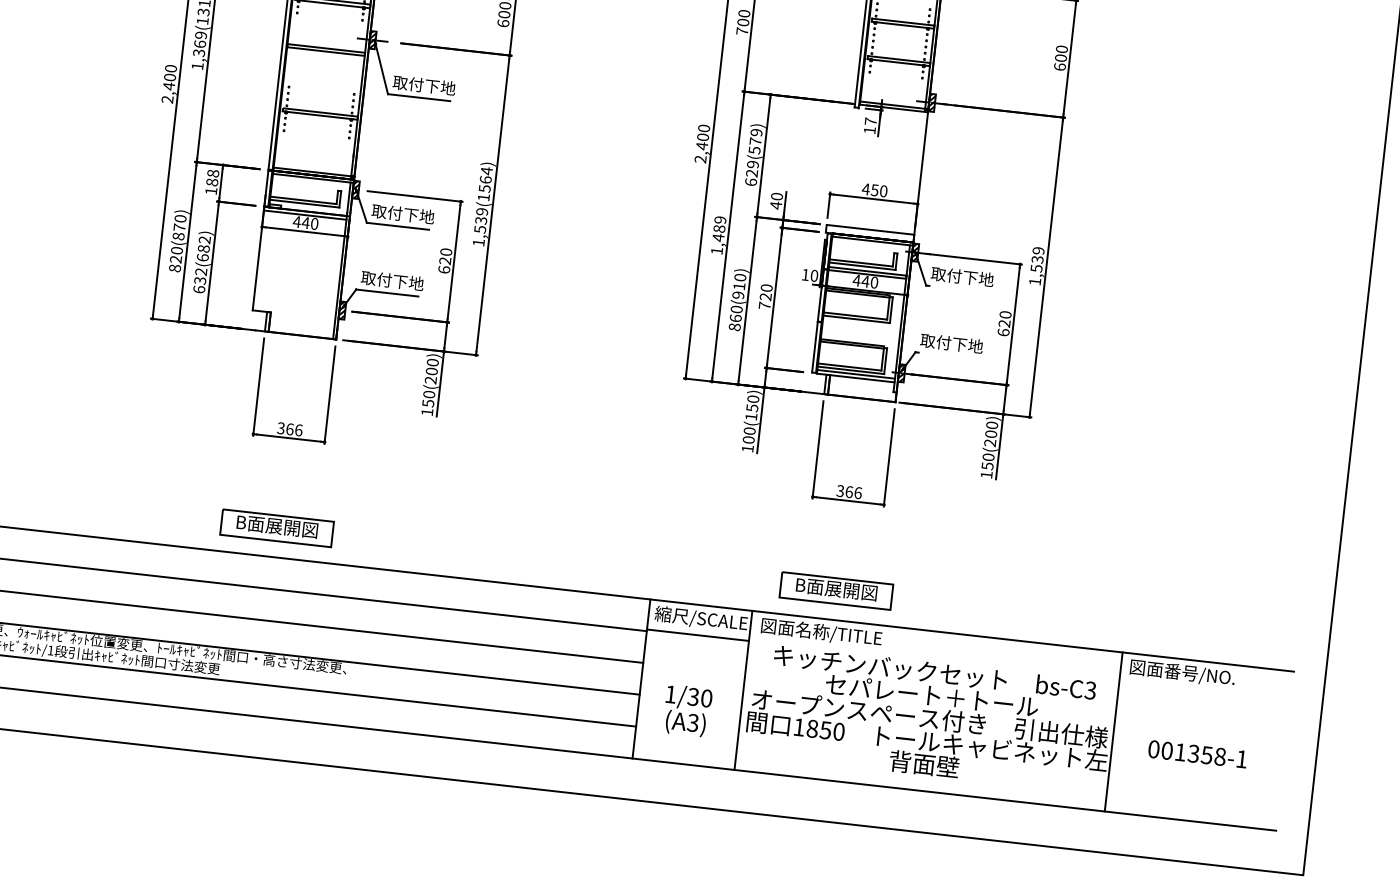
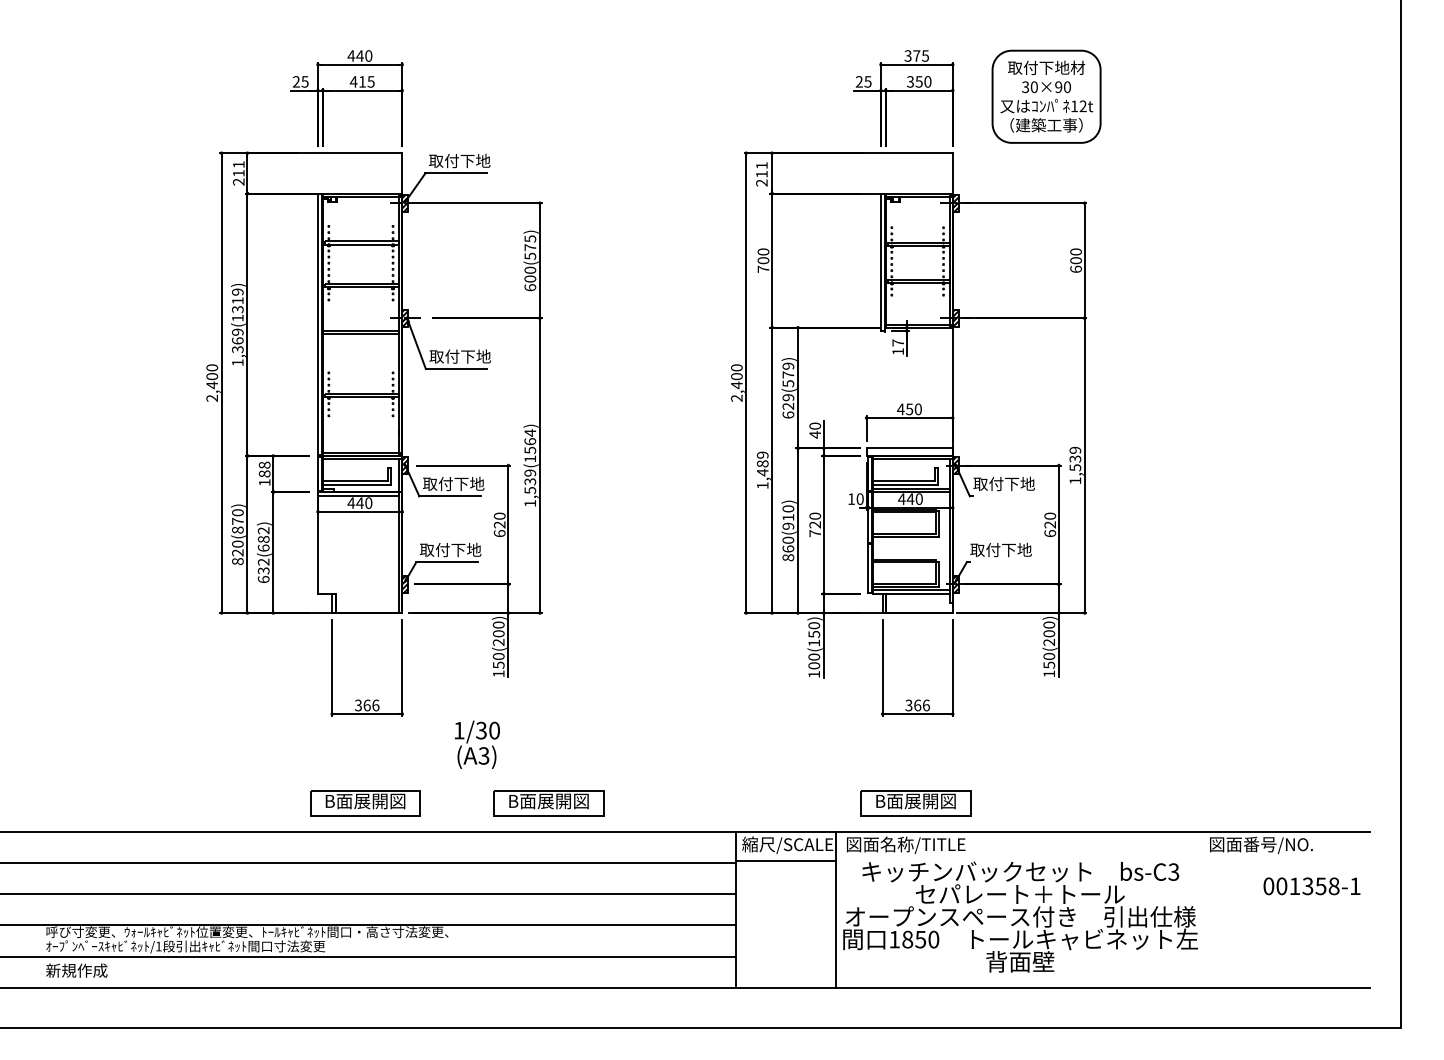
part: (463, 549) -> (548, 803), added
text: (687, 710) -> (477, 744), moved
line: (1113, 731) -> (1200, 909), removed
text: (1197, 754) -> (1311, 886), moved

